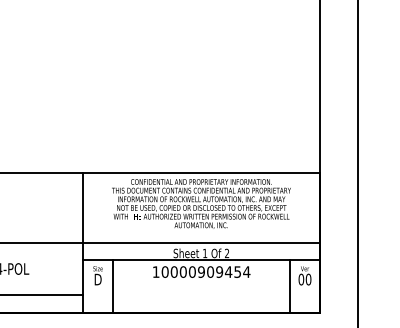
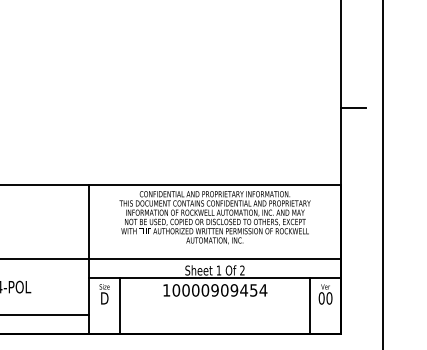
line: (331, 100) -> (353, 107), added

